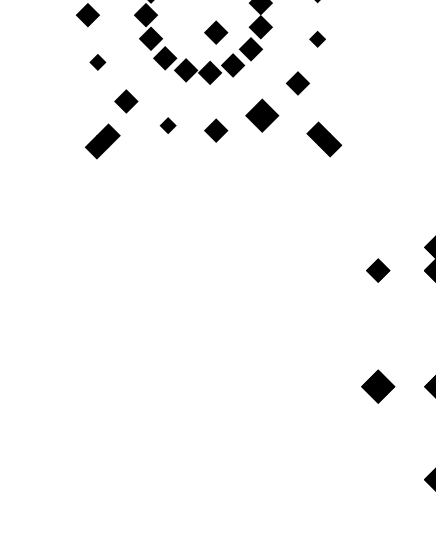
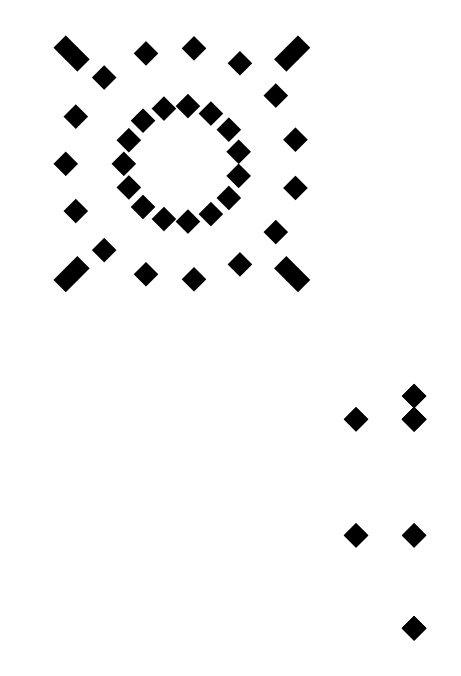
part: (215, 32) -> (193, 181), removed
part: (317, 38) -> (295, 187), size x1.43
part: (97, 61) -> (75, 210), size x1.43
part: (261, 115) -> (239, 264), size x0.71
part: (167, 125) -> (145, 274), size x1.43
part: (323, 138) -> (291, 273), moved
part: (102, 140) -> (71, 273), moved
part: (377, 386) -> (355, 535), size x0.71

